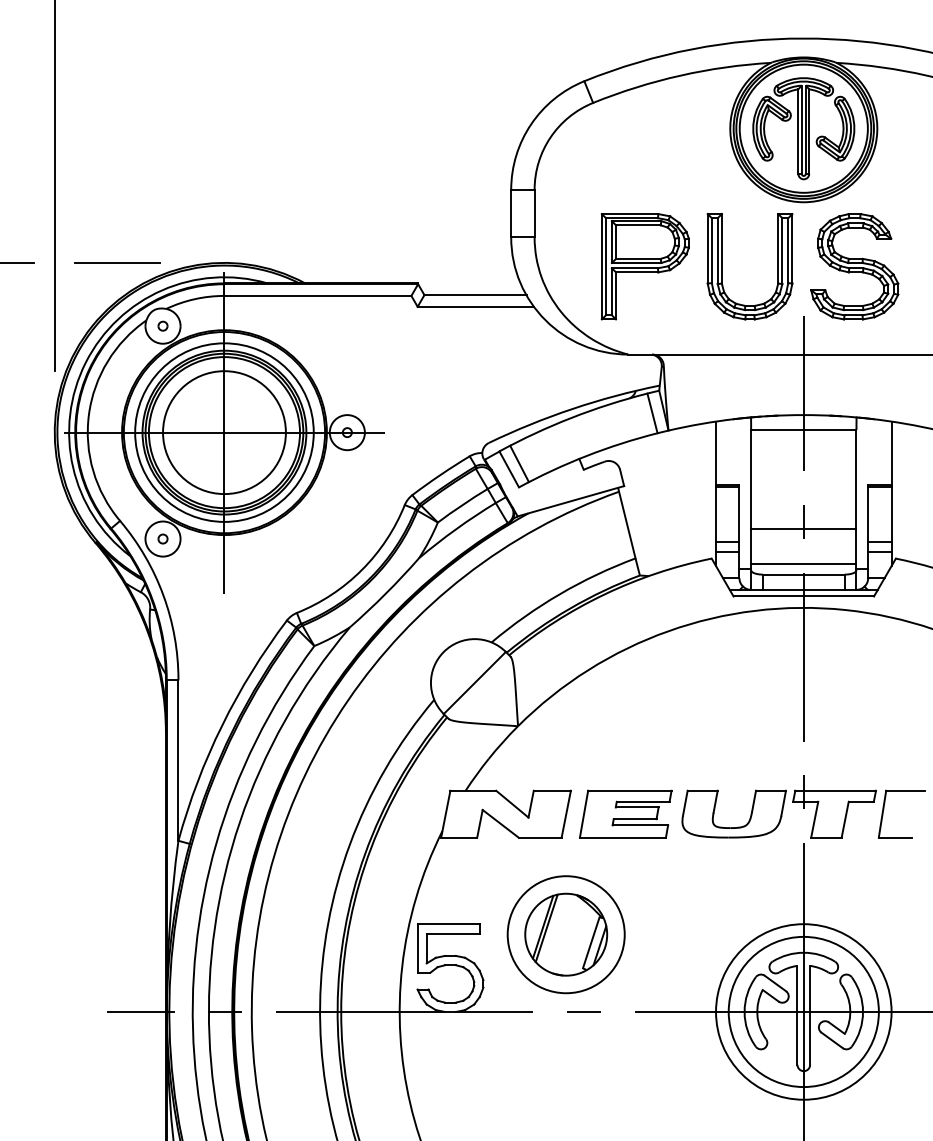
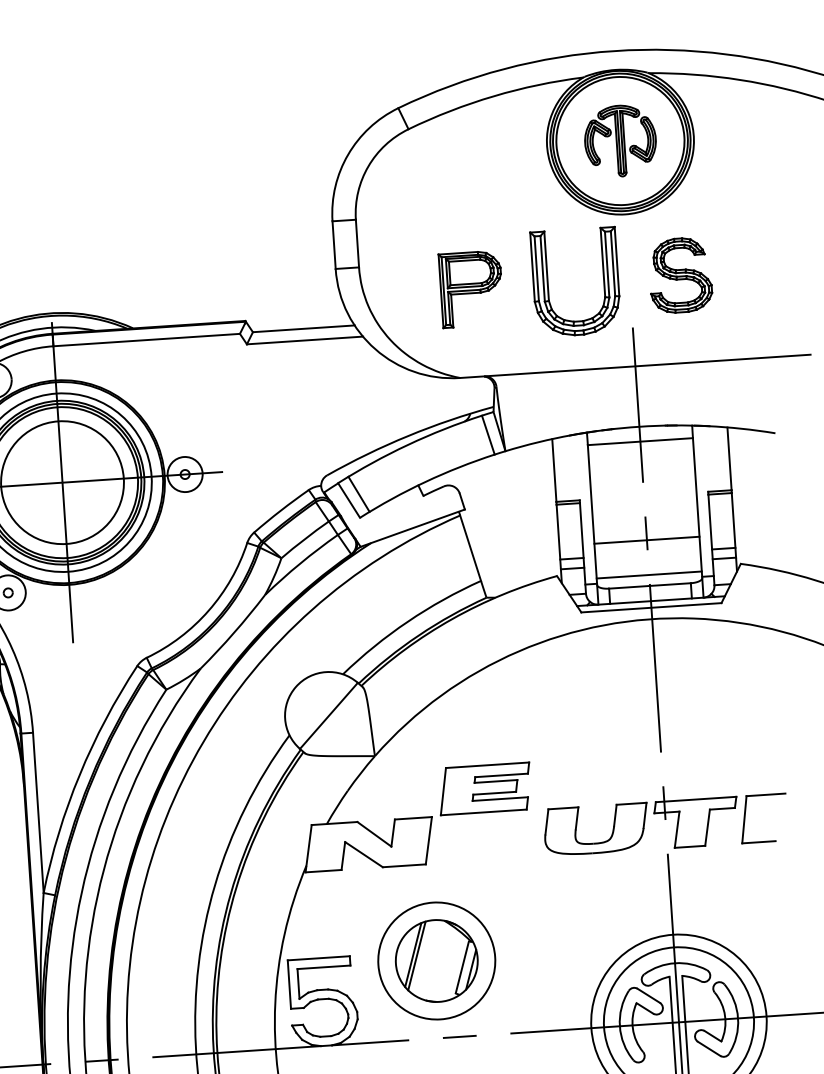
part: (803, 128) -> (620, 140), size x0.7
part: (644, 266) -> (470, 289), size x0.7
part: (854, 266) -> (680, 275), size x0.7
part: (625, 813) -> (484, 788), moved

